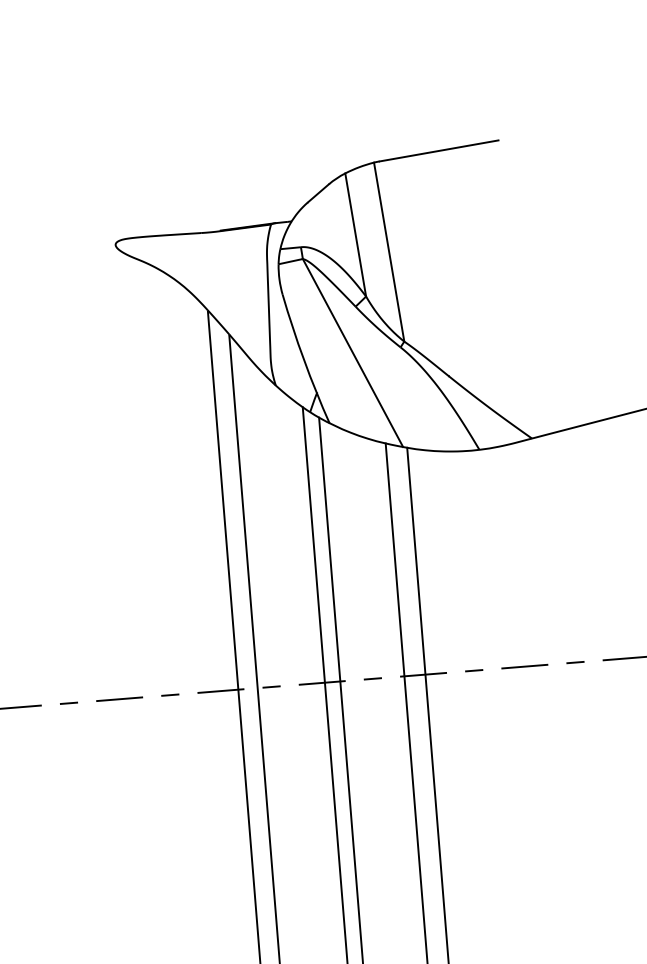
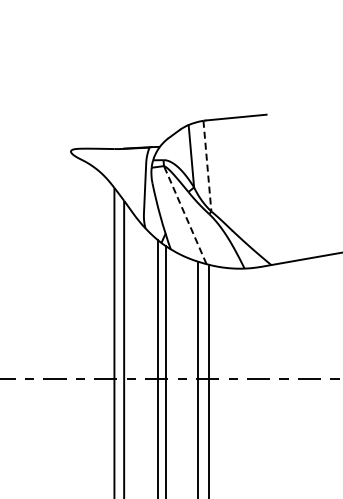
line: (389, 252) -> (207, 166), solid -> dashed
line: (353, 351) -> (185, 214), solid -> dashed

